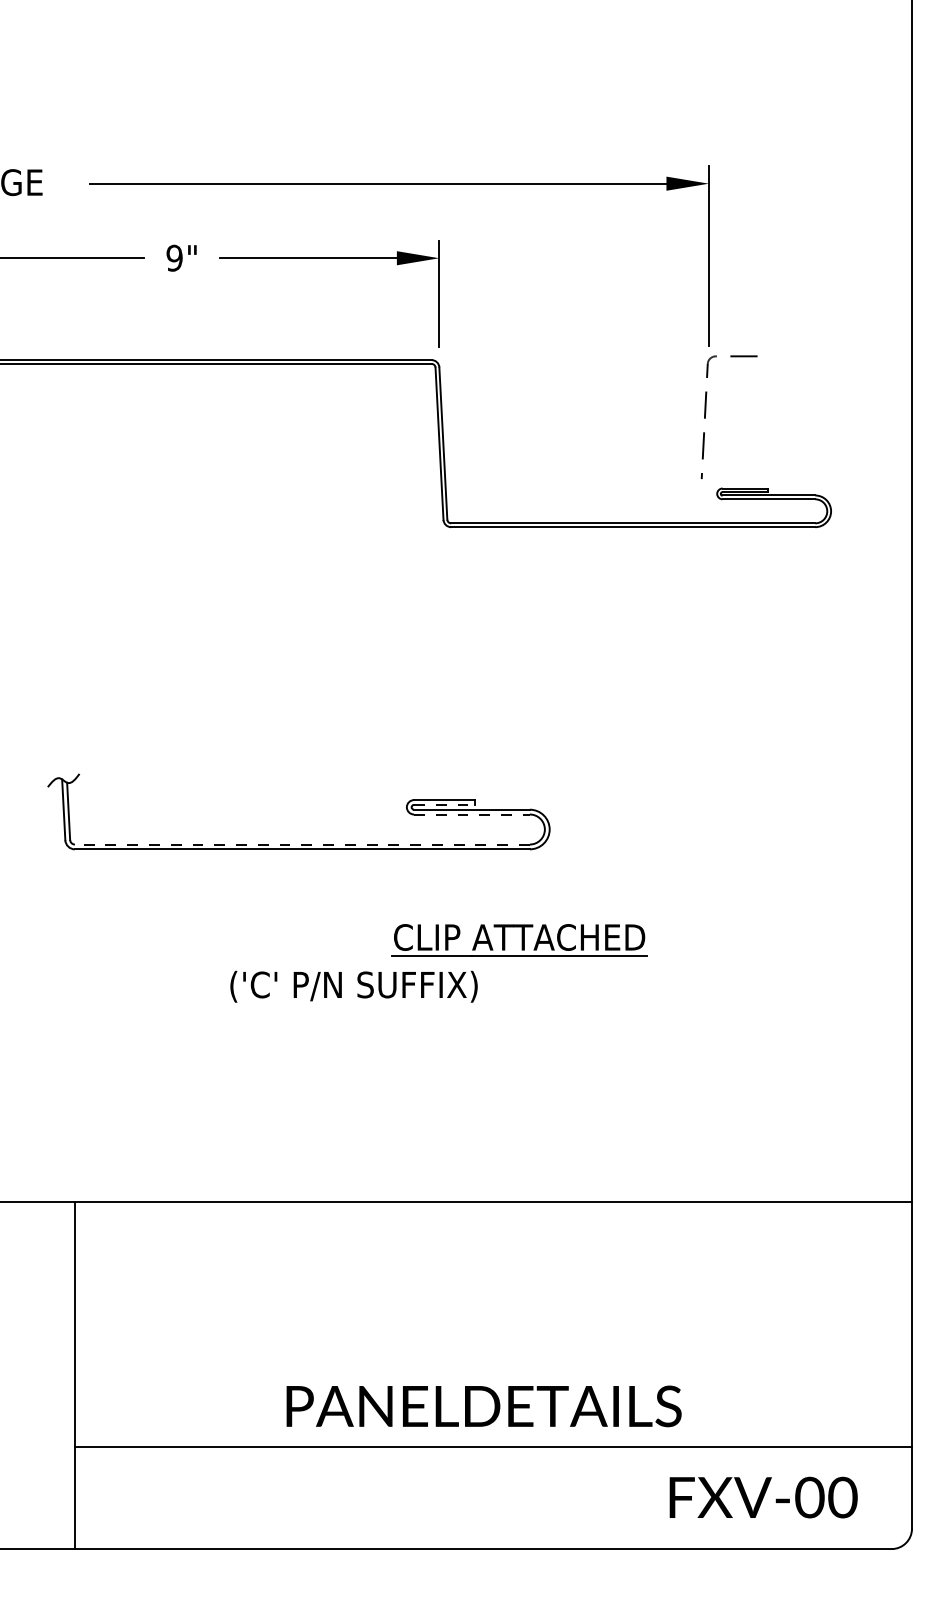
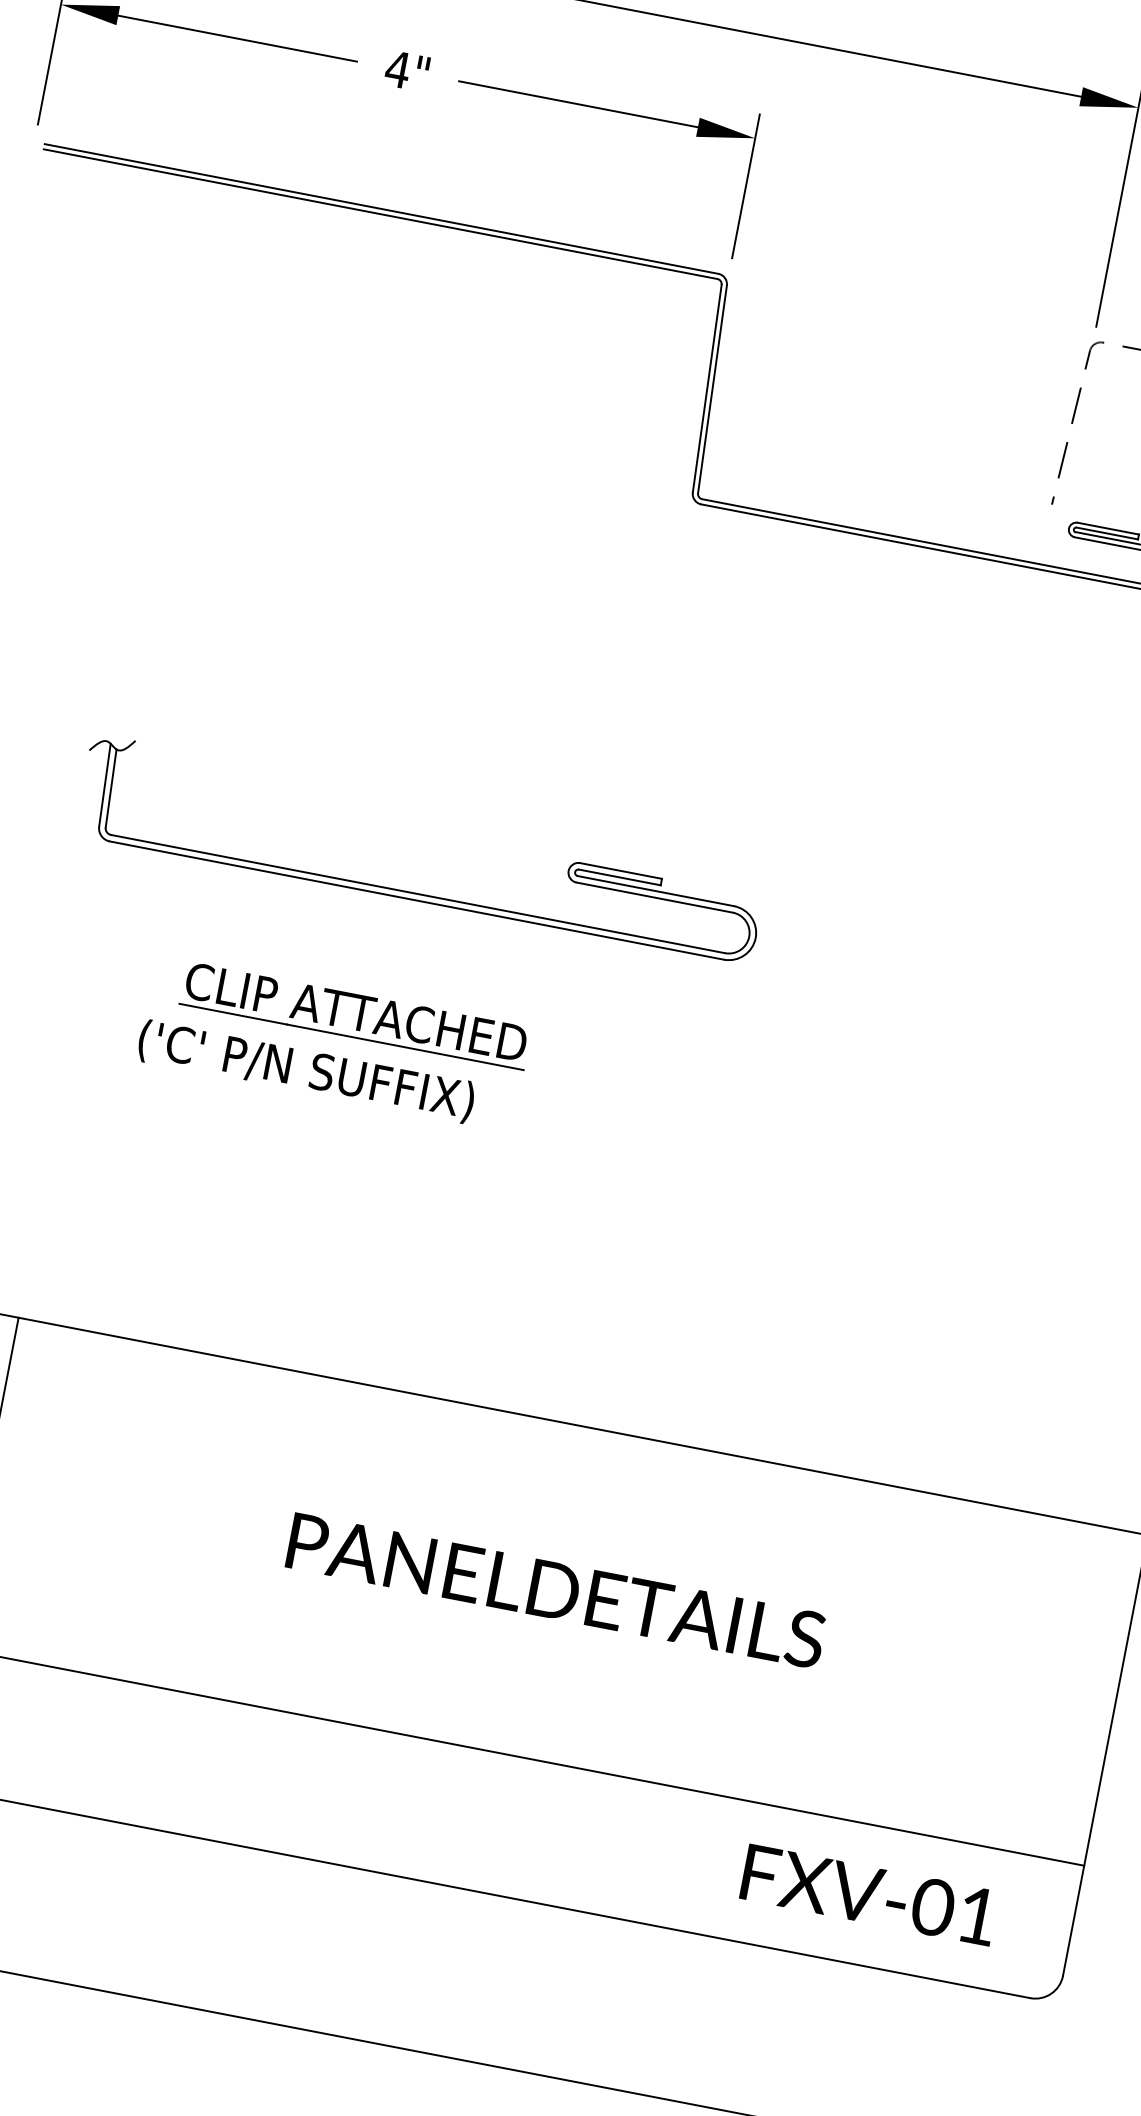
text: (174, 257) -> (397, 68), 9" -> 4"
line: (444, 804) -> (620, 876), dashed -> solid
line: (471, 814) -> (654, 897), dashed -> solid
line: (301, 844) -> (416, 893), dashed -> solid
part: (519, 940) -> (355, 1016), moved
text: (353, 986) -> (305, 1071), moved
text: (483, 1406) -> (555, 1590), moved
text: (842, 1497) -> (977, 1915), FXV-00 -> FXV-01

